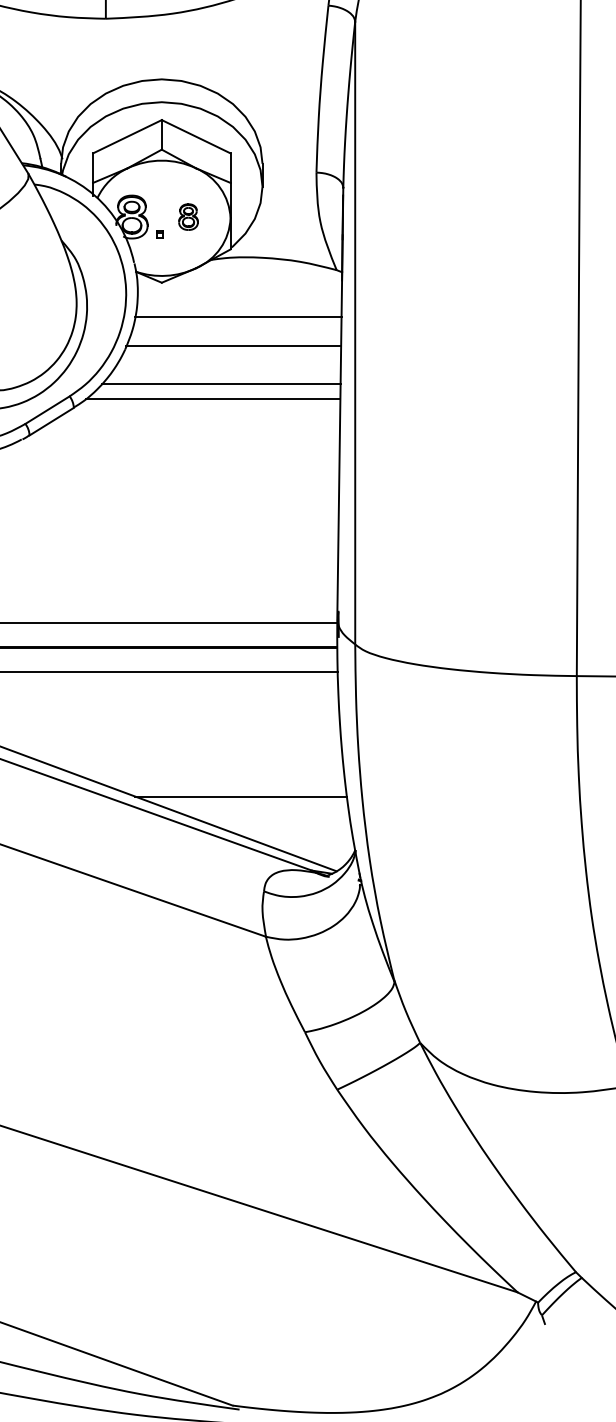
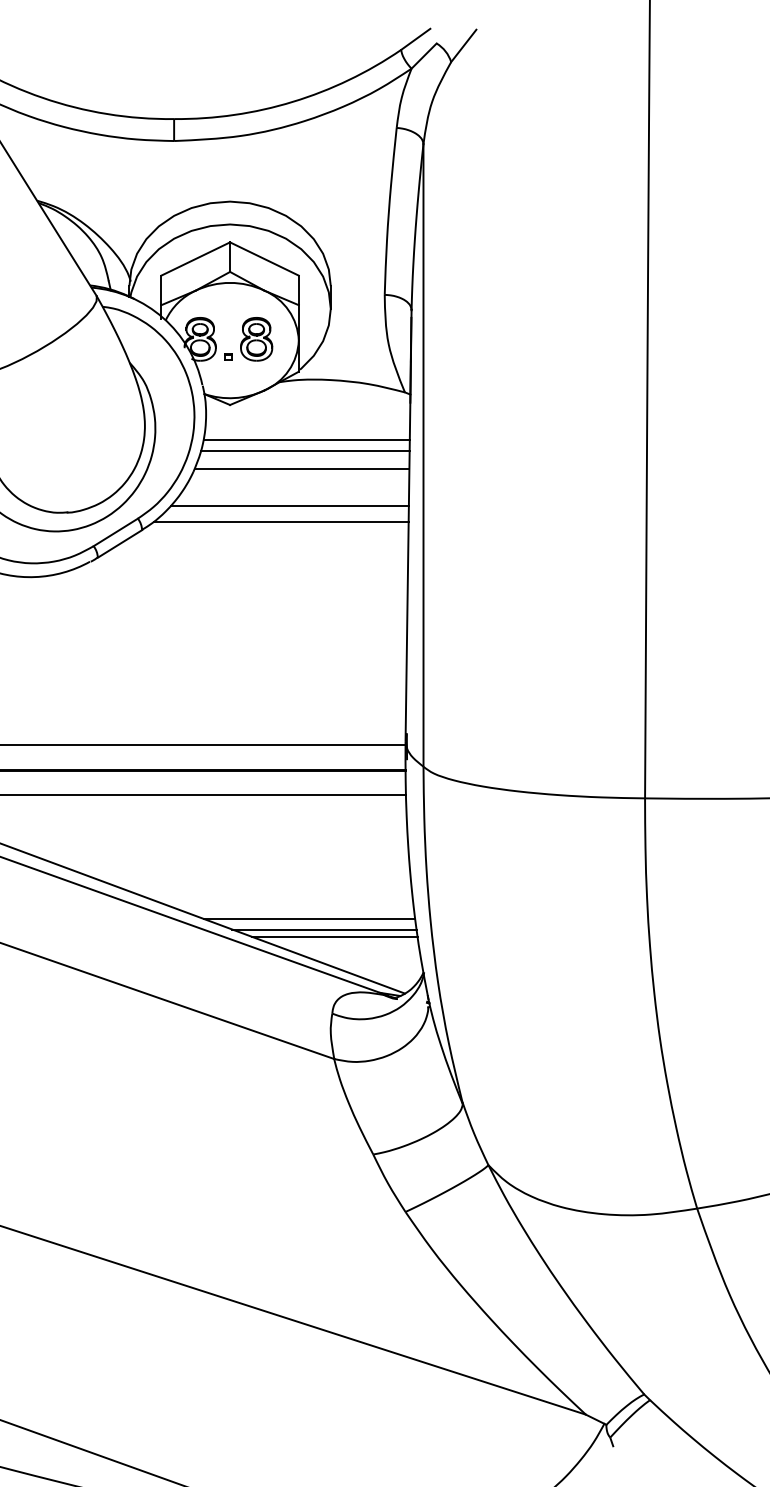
part: (188, 217) -> (256, 339), size x1.67
line: (237, 329) -> (305, 451), added
line: (256, 807) -> (324, 929), added
line: (266, 814) -> (334, 936), added

